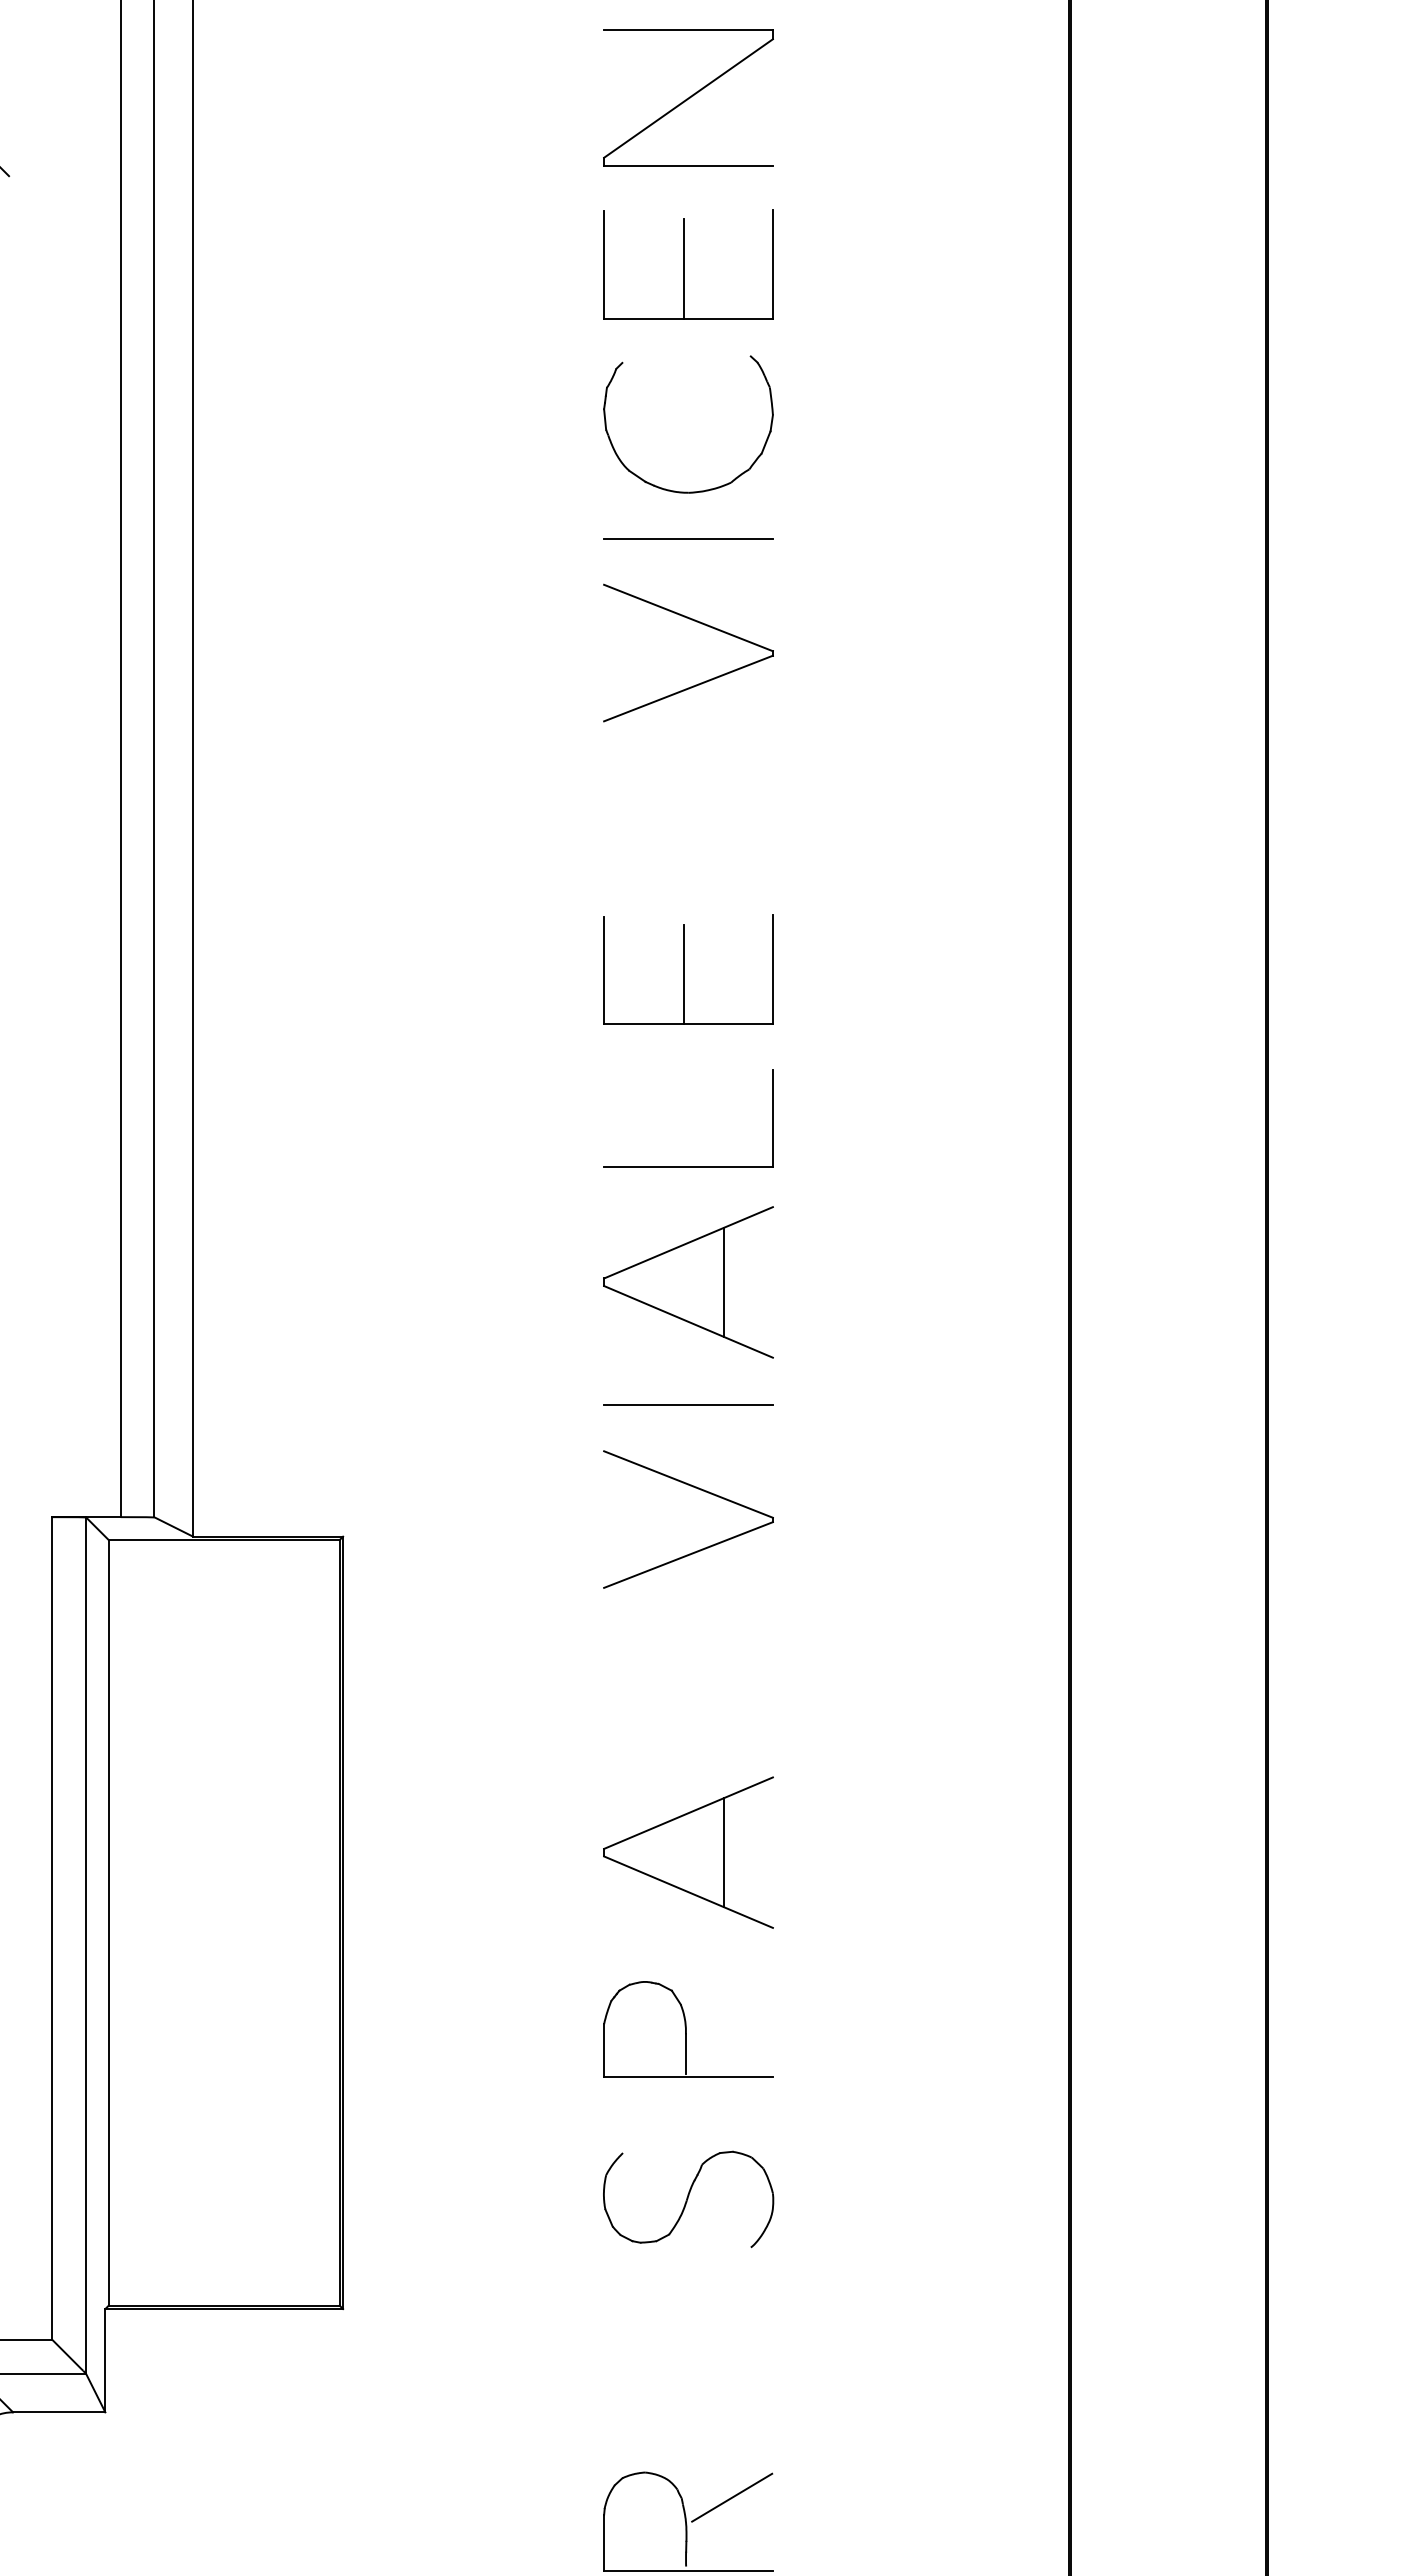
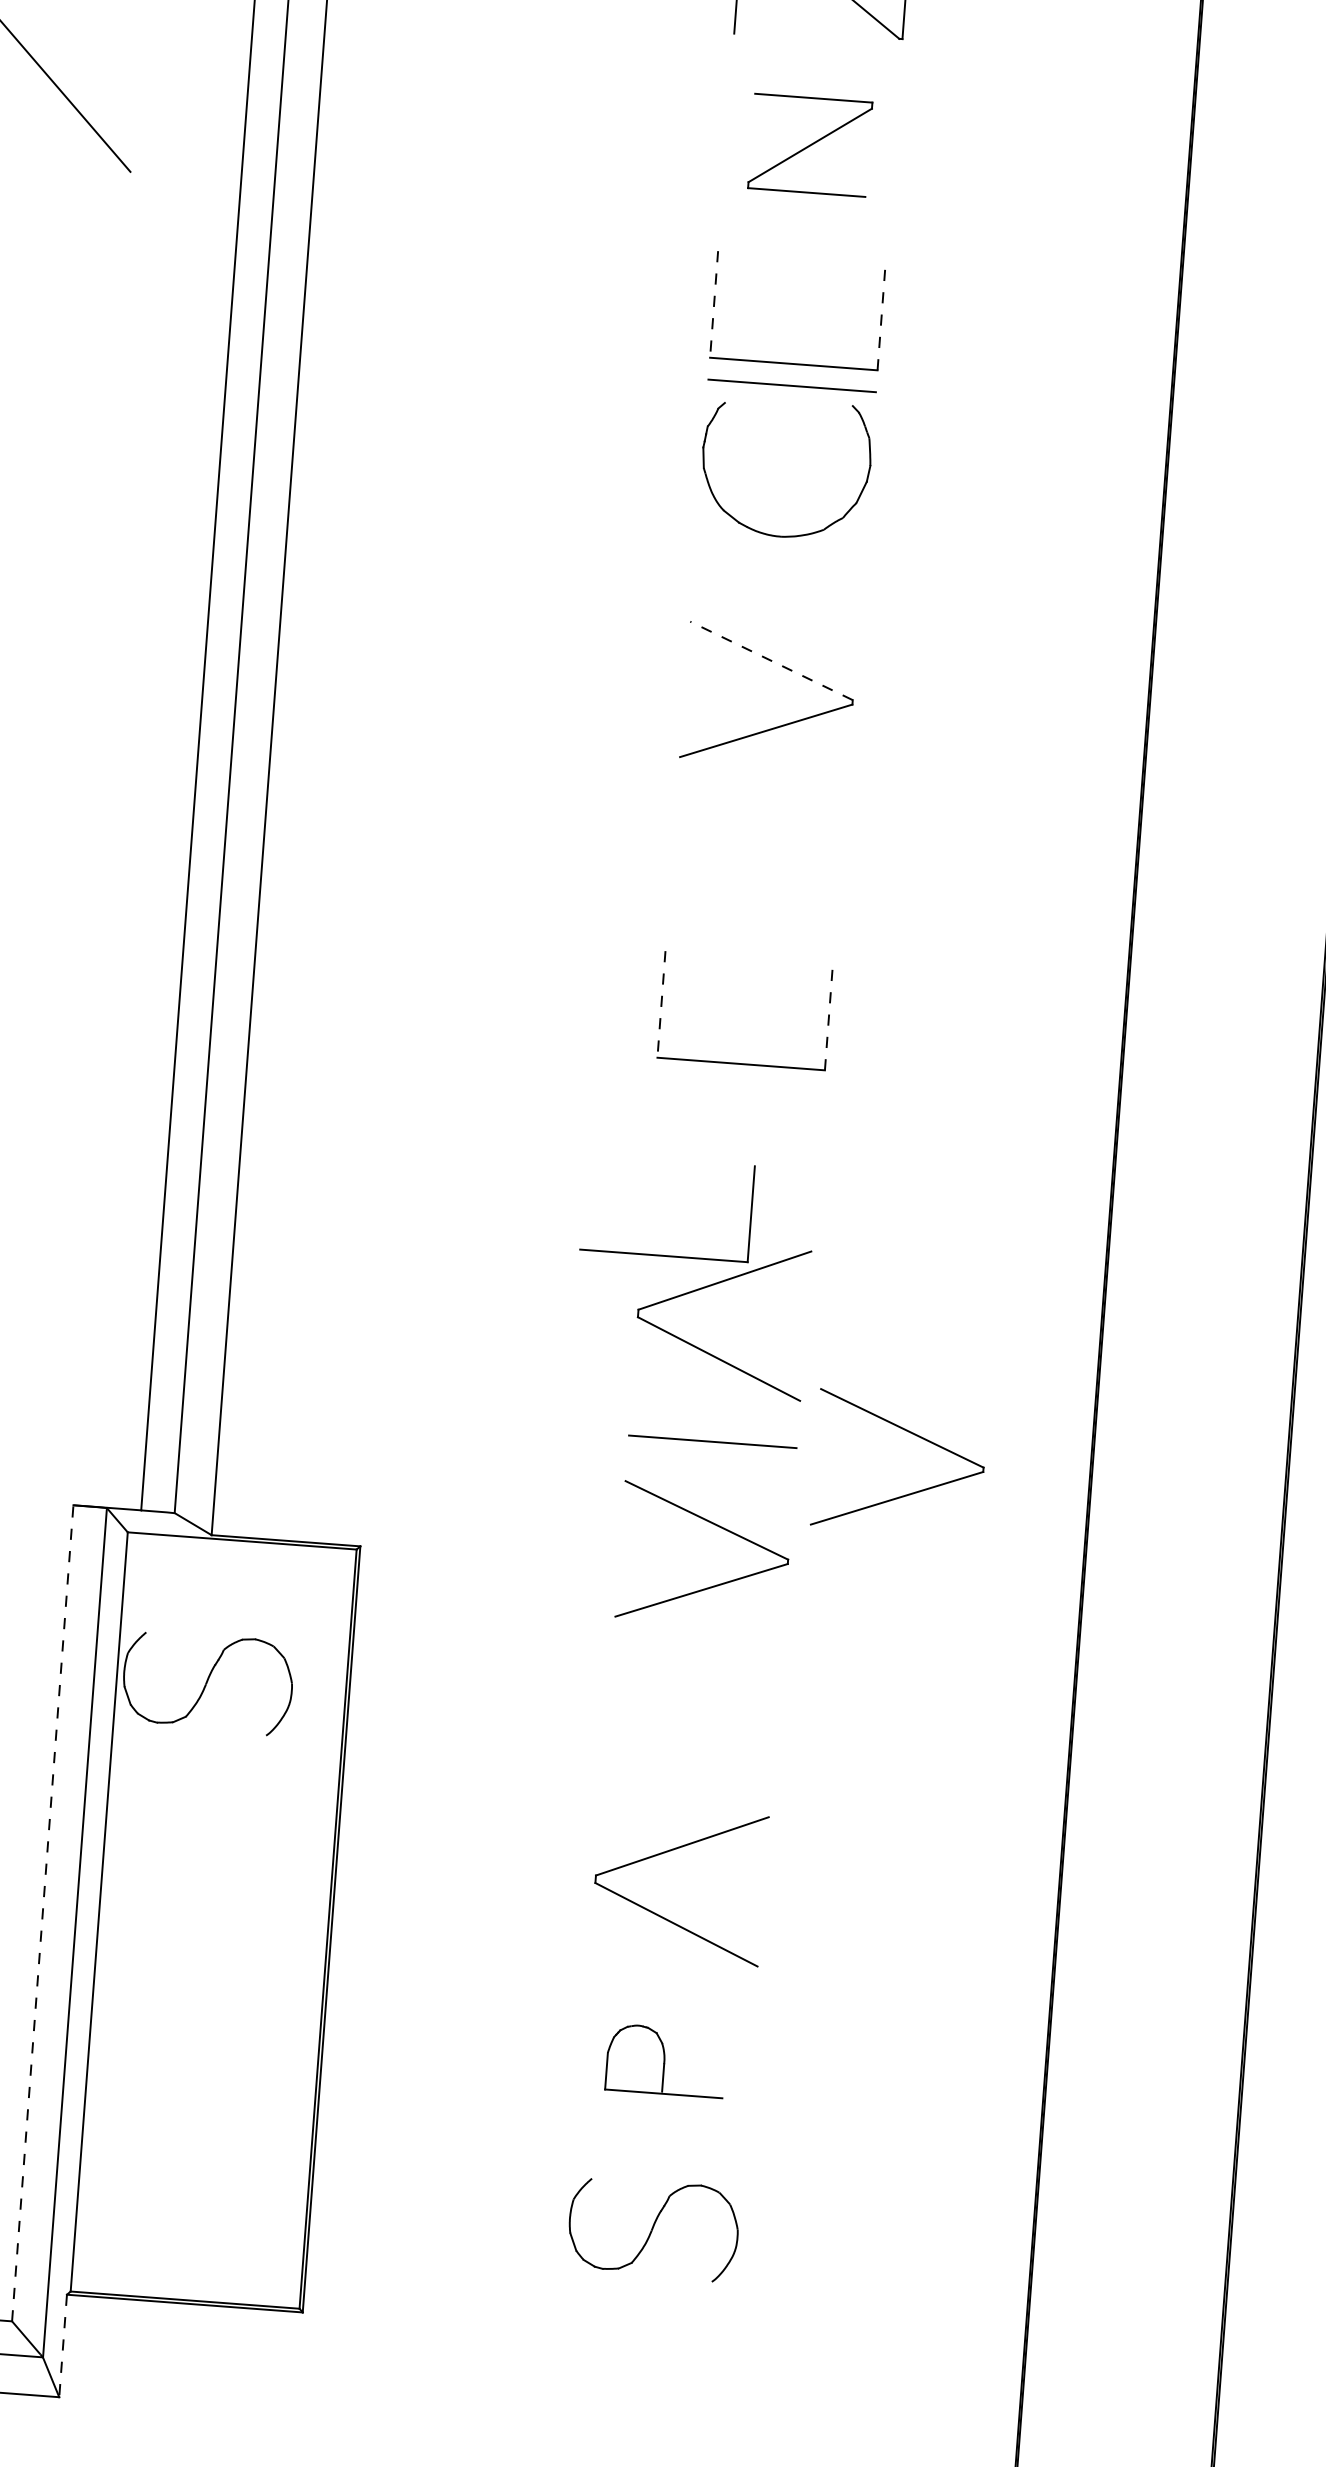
part: (688, 97) -> (810, 144), size x0.7
line: (772, 264) -> (881, 316), solid -> dashed
line: (604, 265) -> (714, 304), solid -> dashed
line: (684, 268) -> (793, 313), removed
line: (688, 538) -> (792, 385), moved
line: (688, 618) -> (771, 661), solid -> dashed
line: (772, 969) -> (828, 1015), solid -> dashed
line: (604, 970) -> (661, 1004), solid -> dashed
line: (684, 974) -> (740, 1014), removed
part: (688, 1166) -> (663, 1255), moved
line: (723, 1282) -> (756, 1322), removed
part: (889, 1383) -> (913, 1435), added
part: (200, 1685) -> (207, 1683), added
line: (723, 1852) -> (714, 1887), removed
line: (52, 1927) -> (42, 1912), solid -> dashed
part: (688, 2029) -> (666, 2060), size x0.7
line: (105, 2360) -> (63, 2345), solid -> dashed

